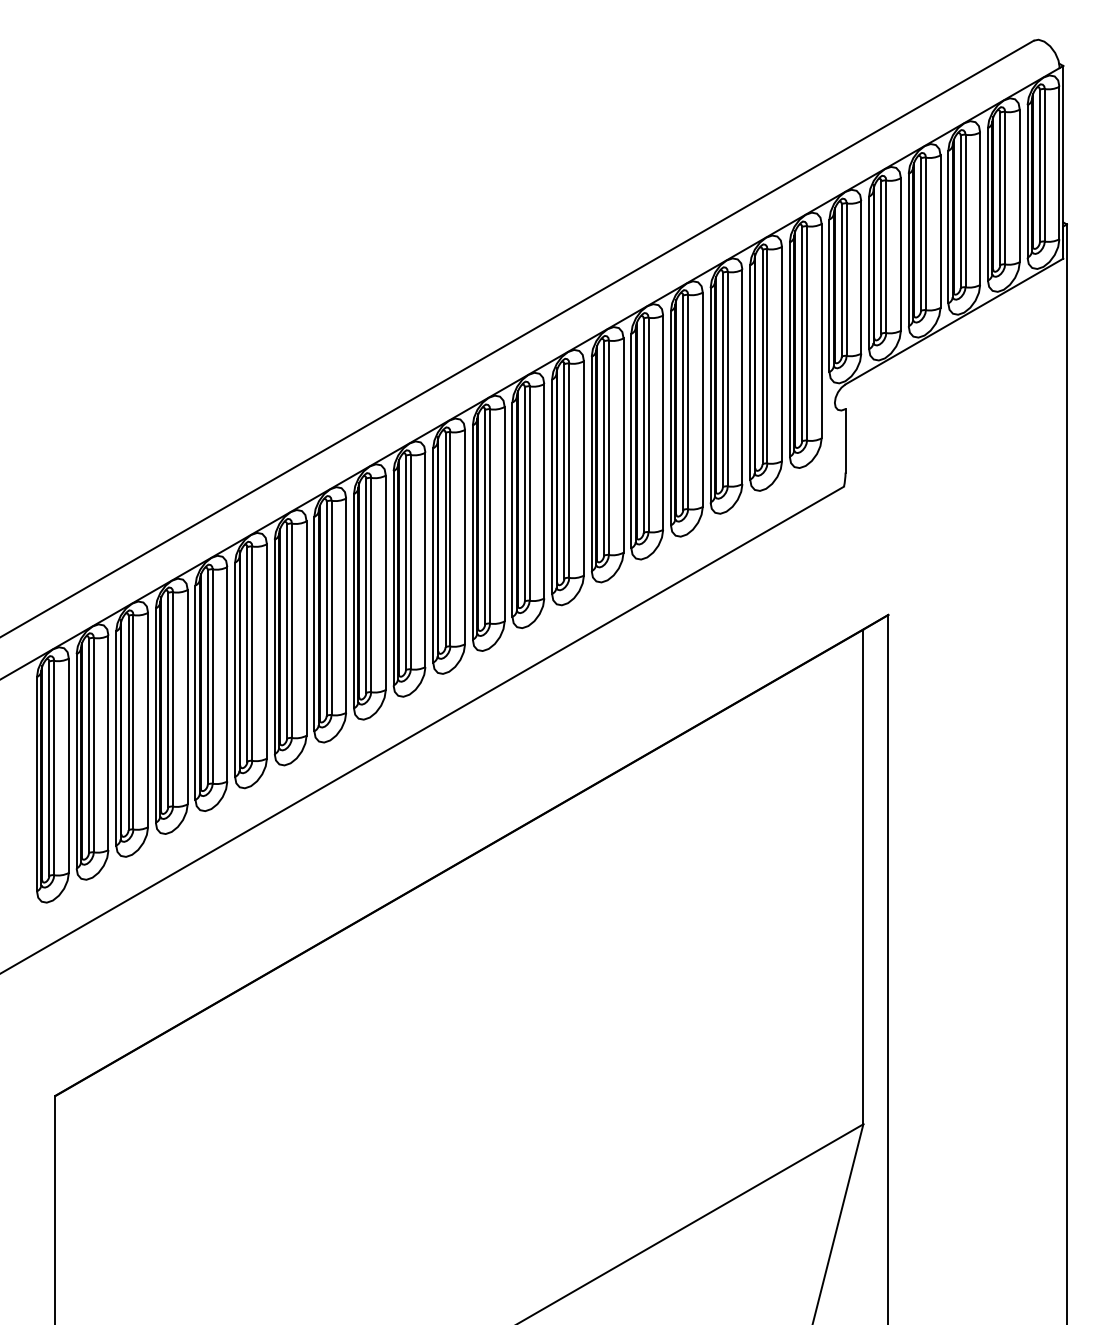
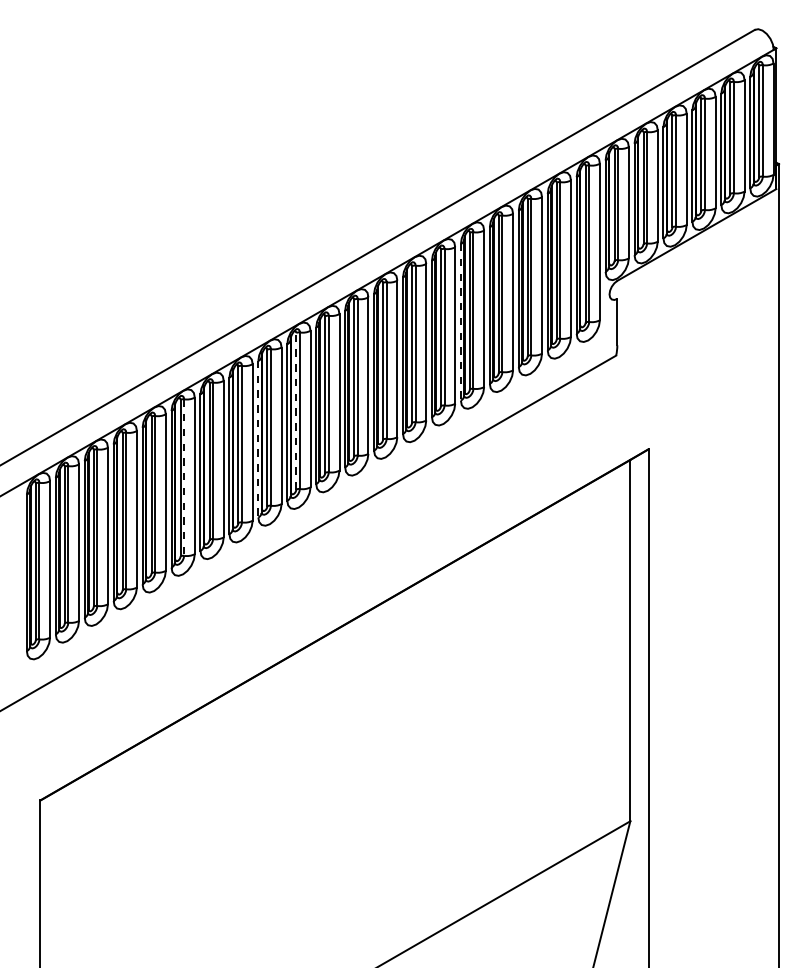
line: (631, 441) -> (461, 322), solid -> dashed
line: (405, 562) -> (295, 410), solid -> dashed
line: (353, 601) -> (257, 439), solid -> dashed
line: (252, 654) -> (184, 478), solid -> dashed

